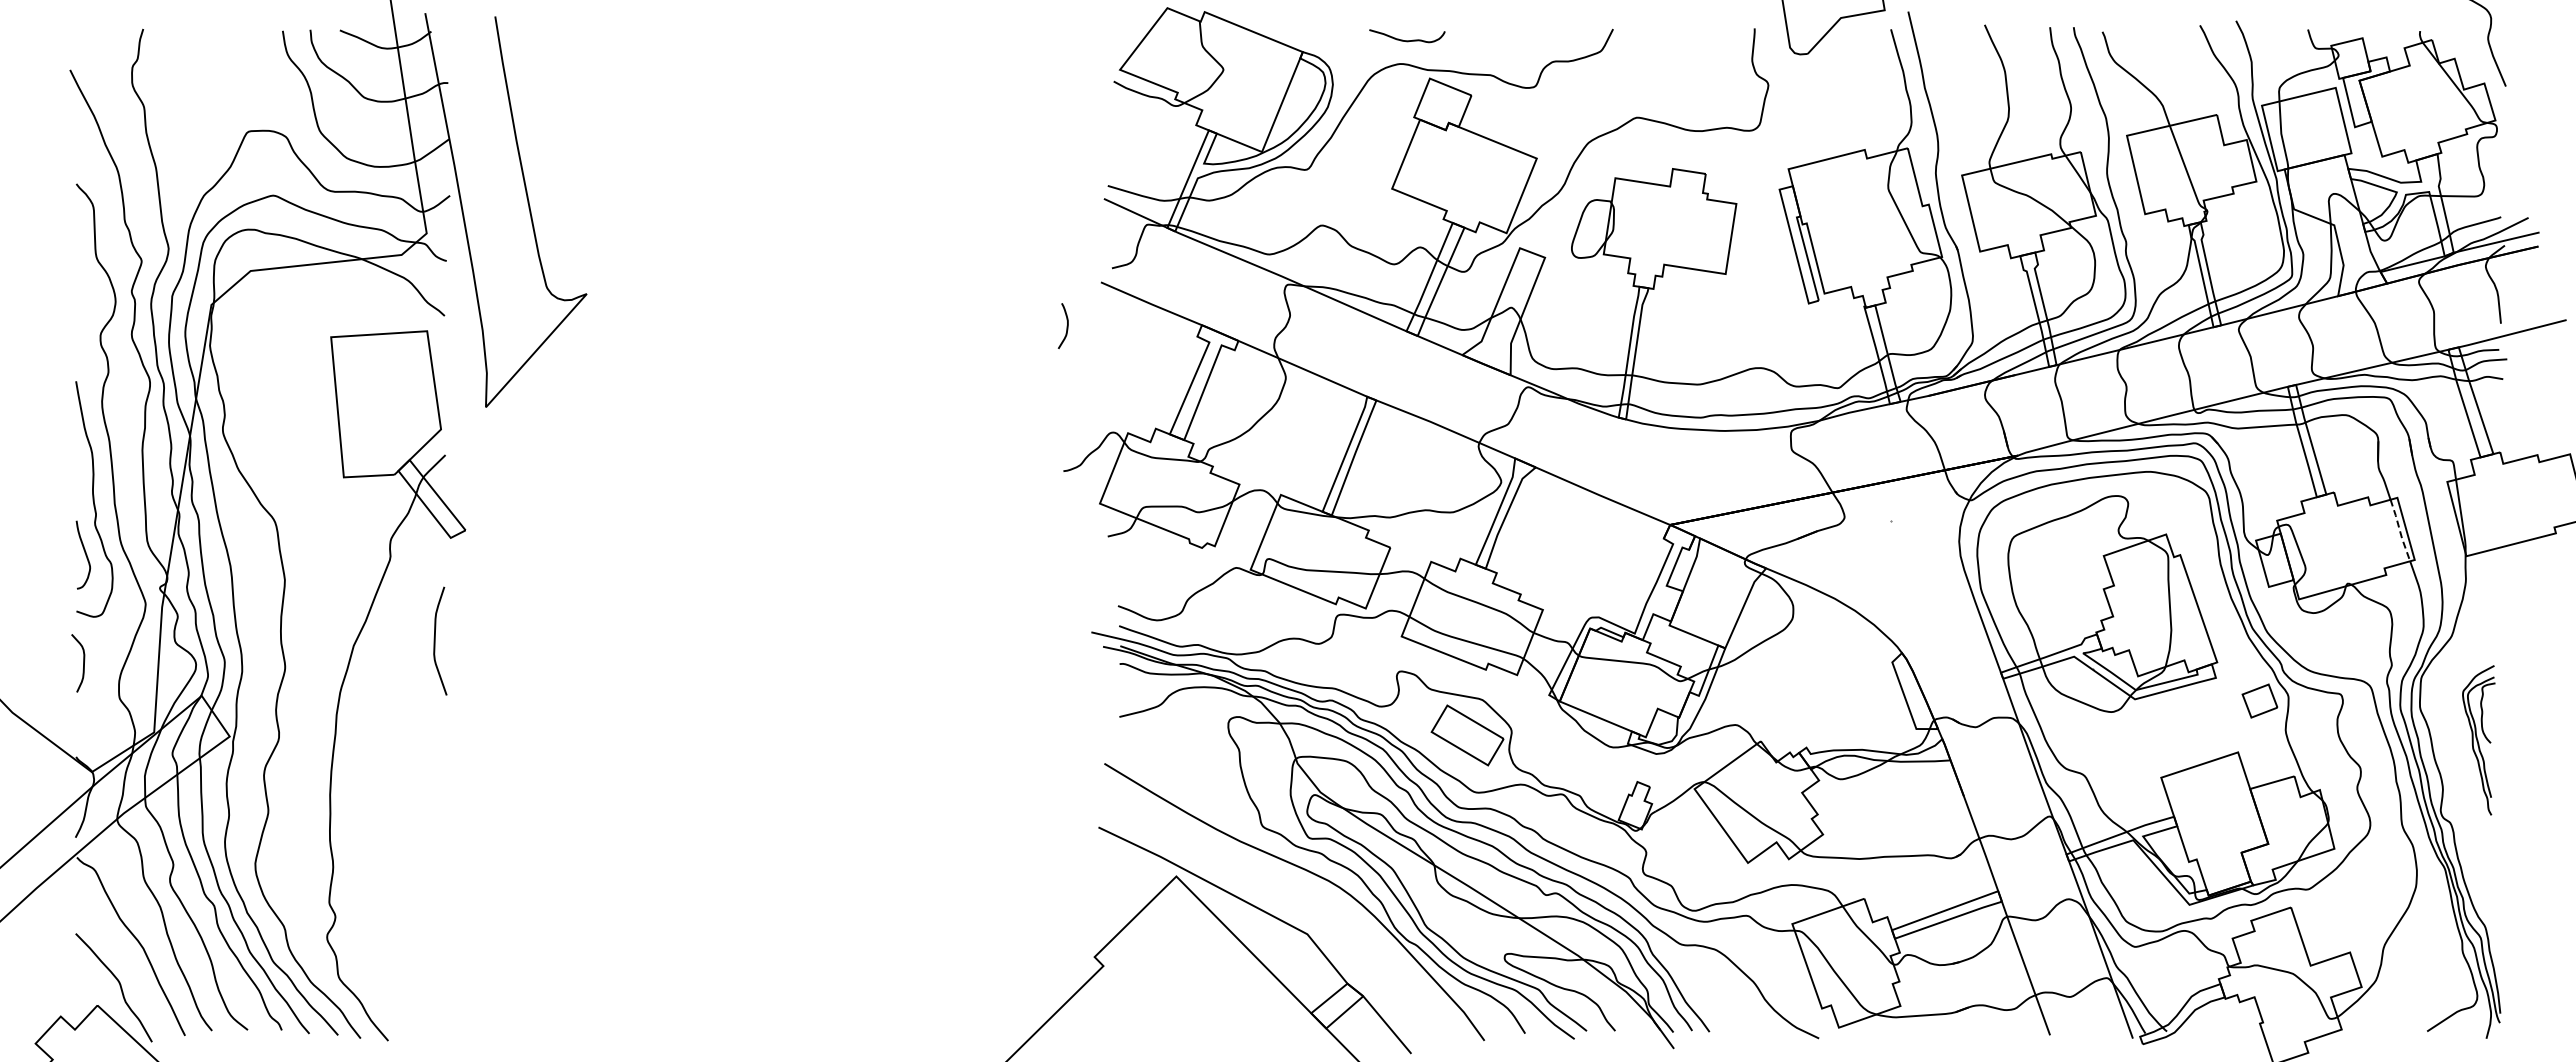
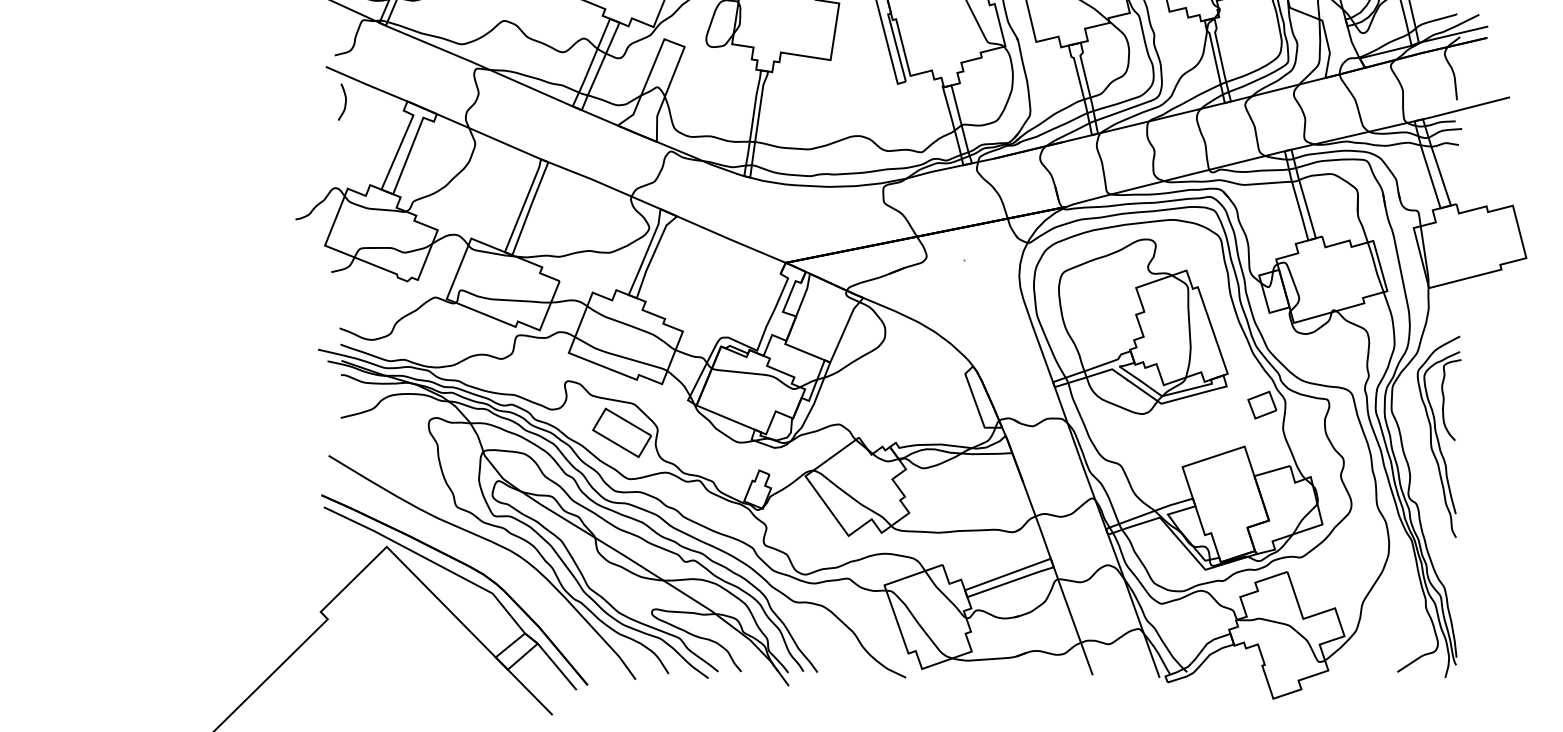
curve: (1066, 326) -> (344, 102), moved
line: (2399, 530) -> (1375, 267), dashed -> solid
part: (2478, 740) -> (1438, 436), size x1.67
part: (1275, 900) -> (466, 566), added

